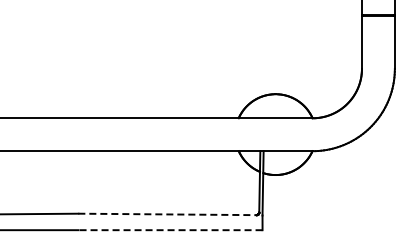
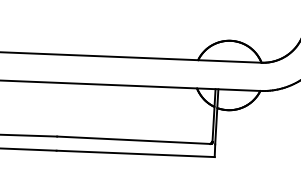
line: (167, 214) -> (133, 140), dashed -> solid
line: (169, 230) -> (134, 154), dashed -> solid

